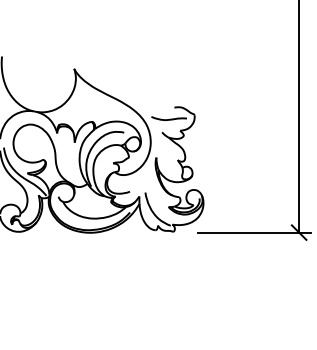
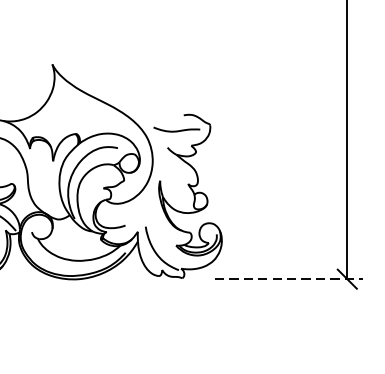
line: (255, 232) -> (290, 279), solid -> dashed

